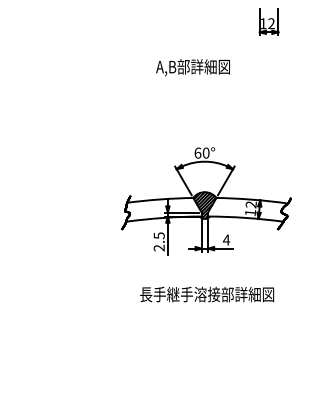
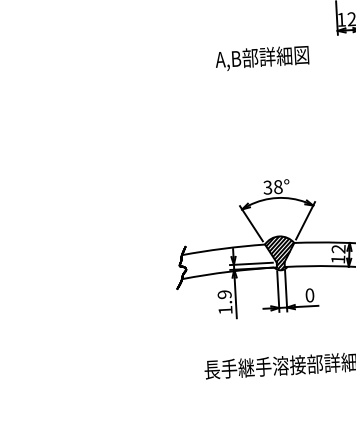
text: (192, 67) -> (261, 58), moved
text: (201, 152) -> (272, 186), 60° -> 38°
text: (226, 239) -> (309, 294), 4 -> 0
text: (158, 241) -> (224, 301), 2.5 -> 1.9

